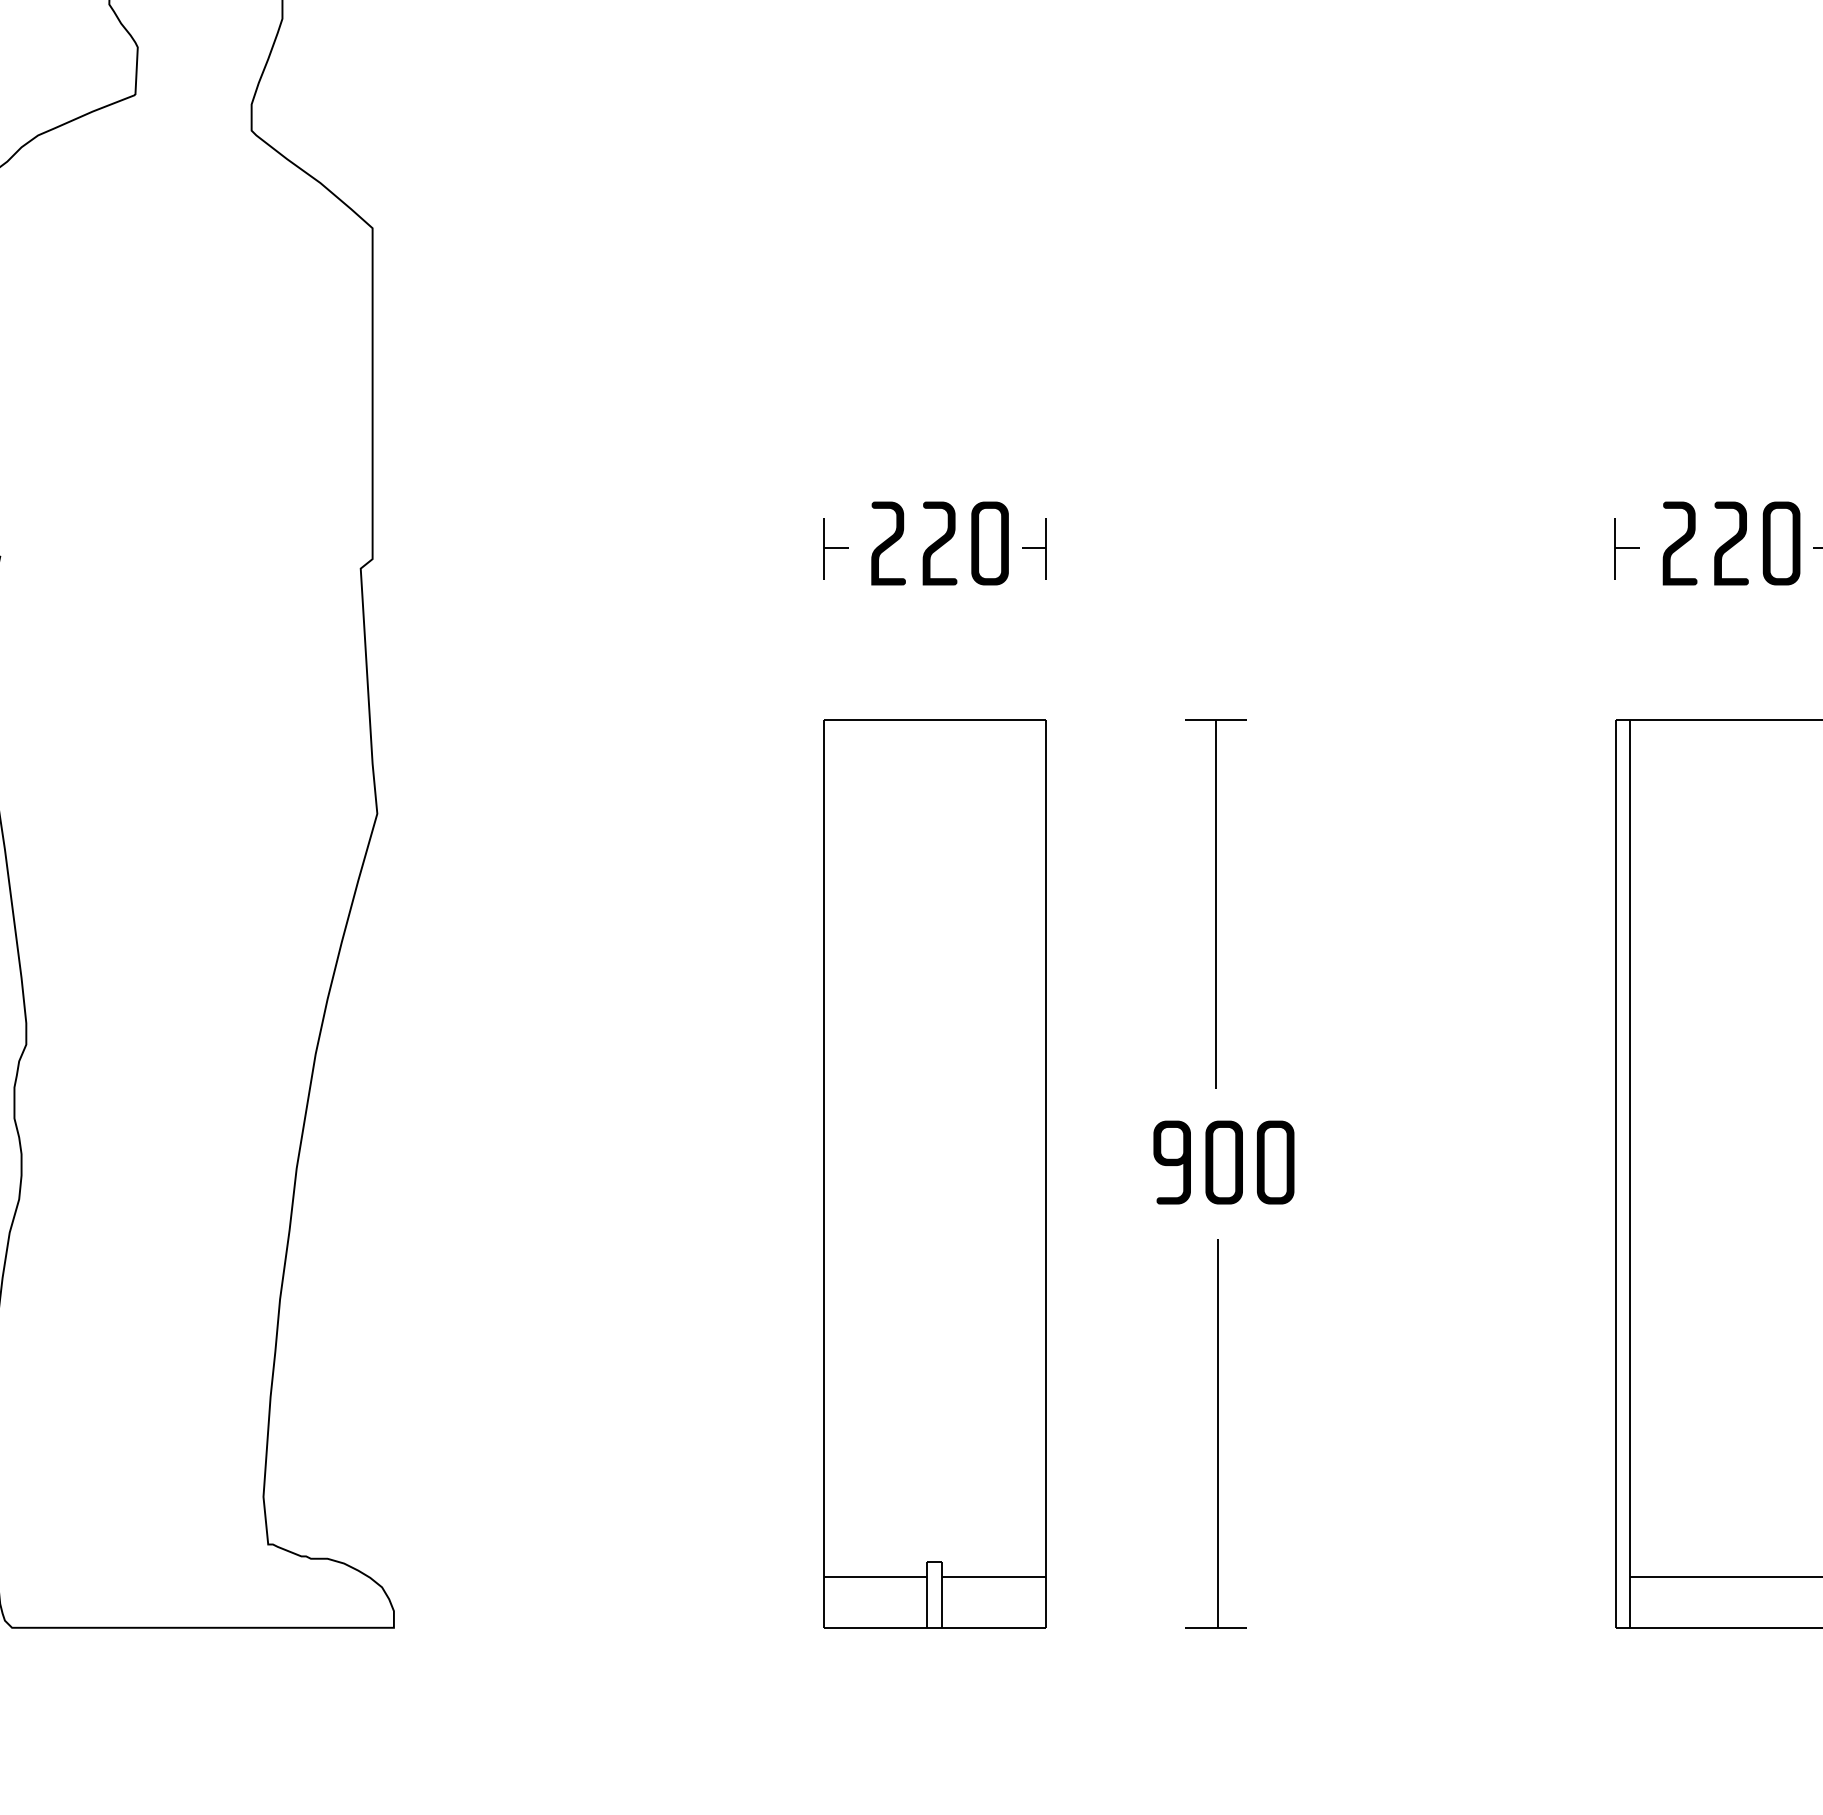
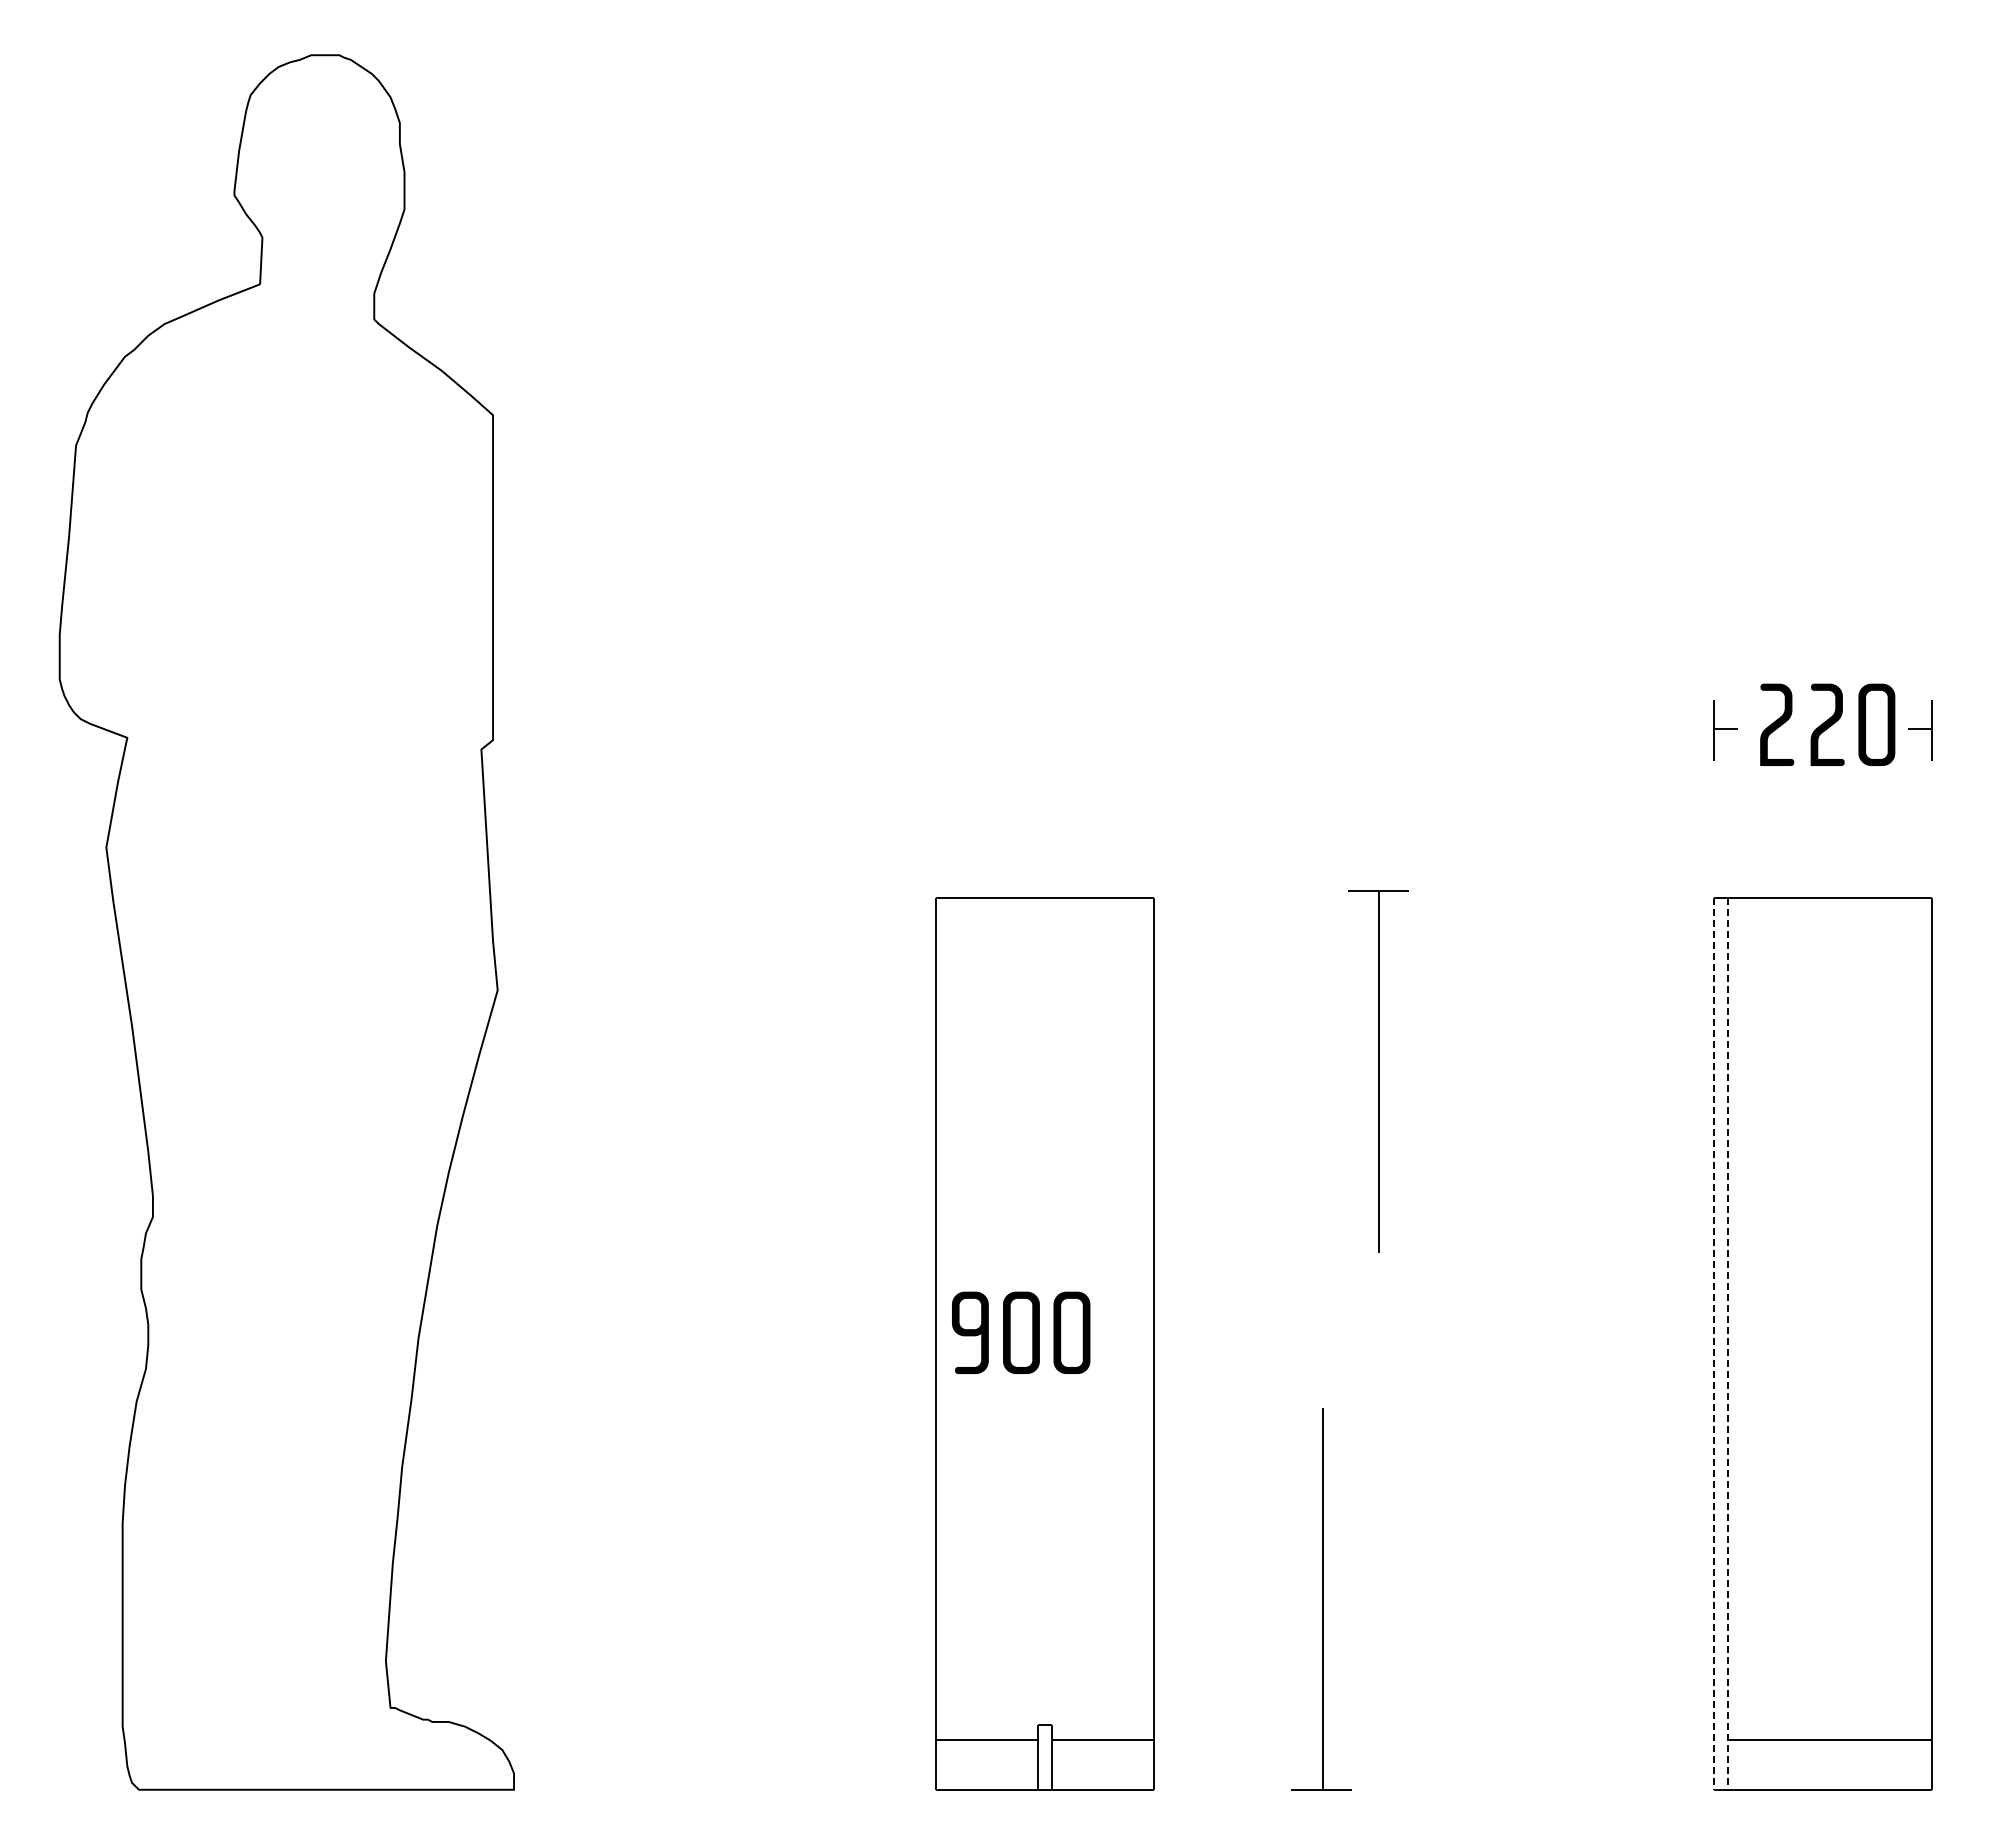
part: (934, 543) -> (1044, 724), removed
part: (1216, 903) -> (1378, 1071), moved
part: (1224, 1162) -> (1021, 1332), moved
line: (1615, 1173) -> (1713, 1343), solid -> dashed
line: (1629, 1173) -> (1727, 1343), solid -> dashed

